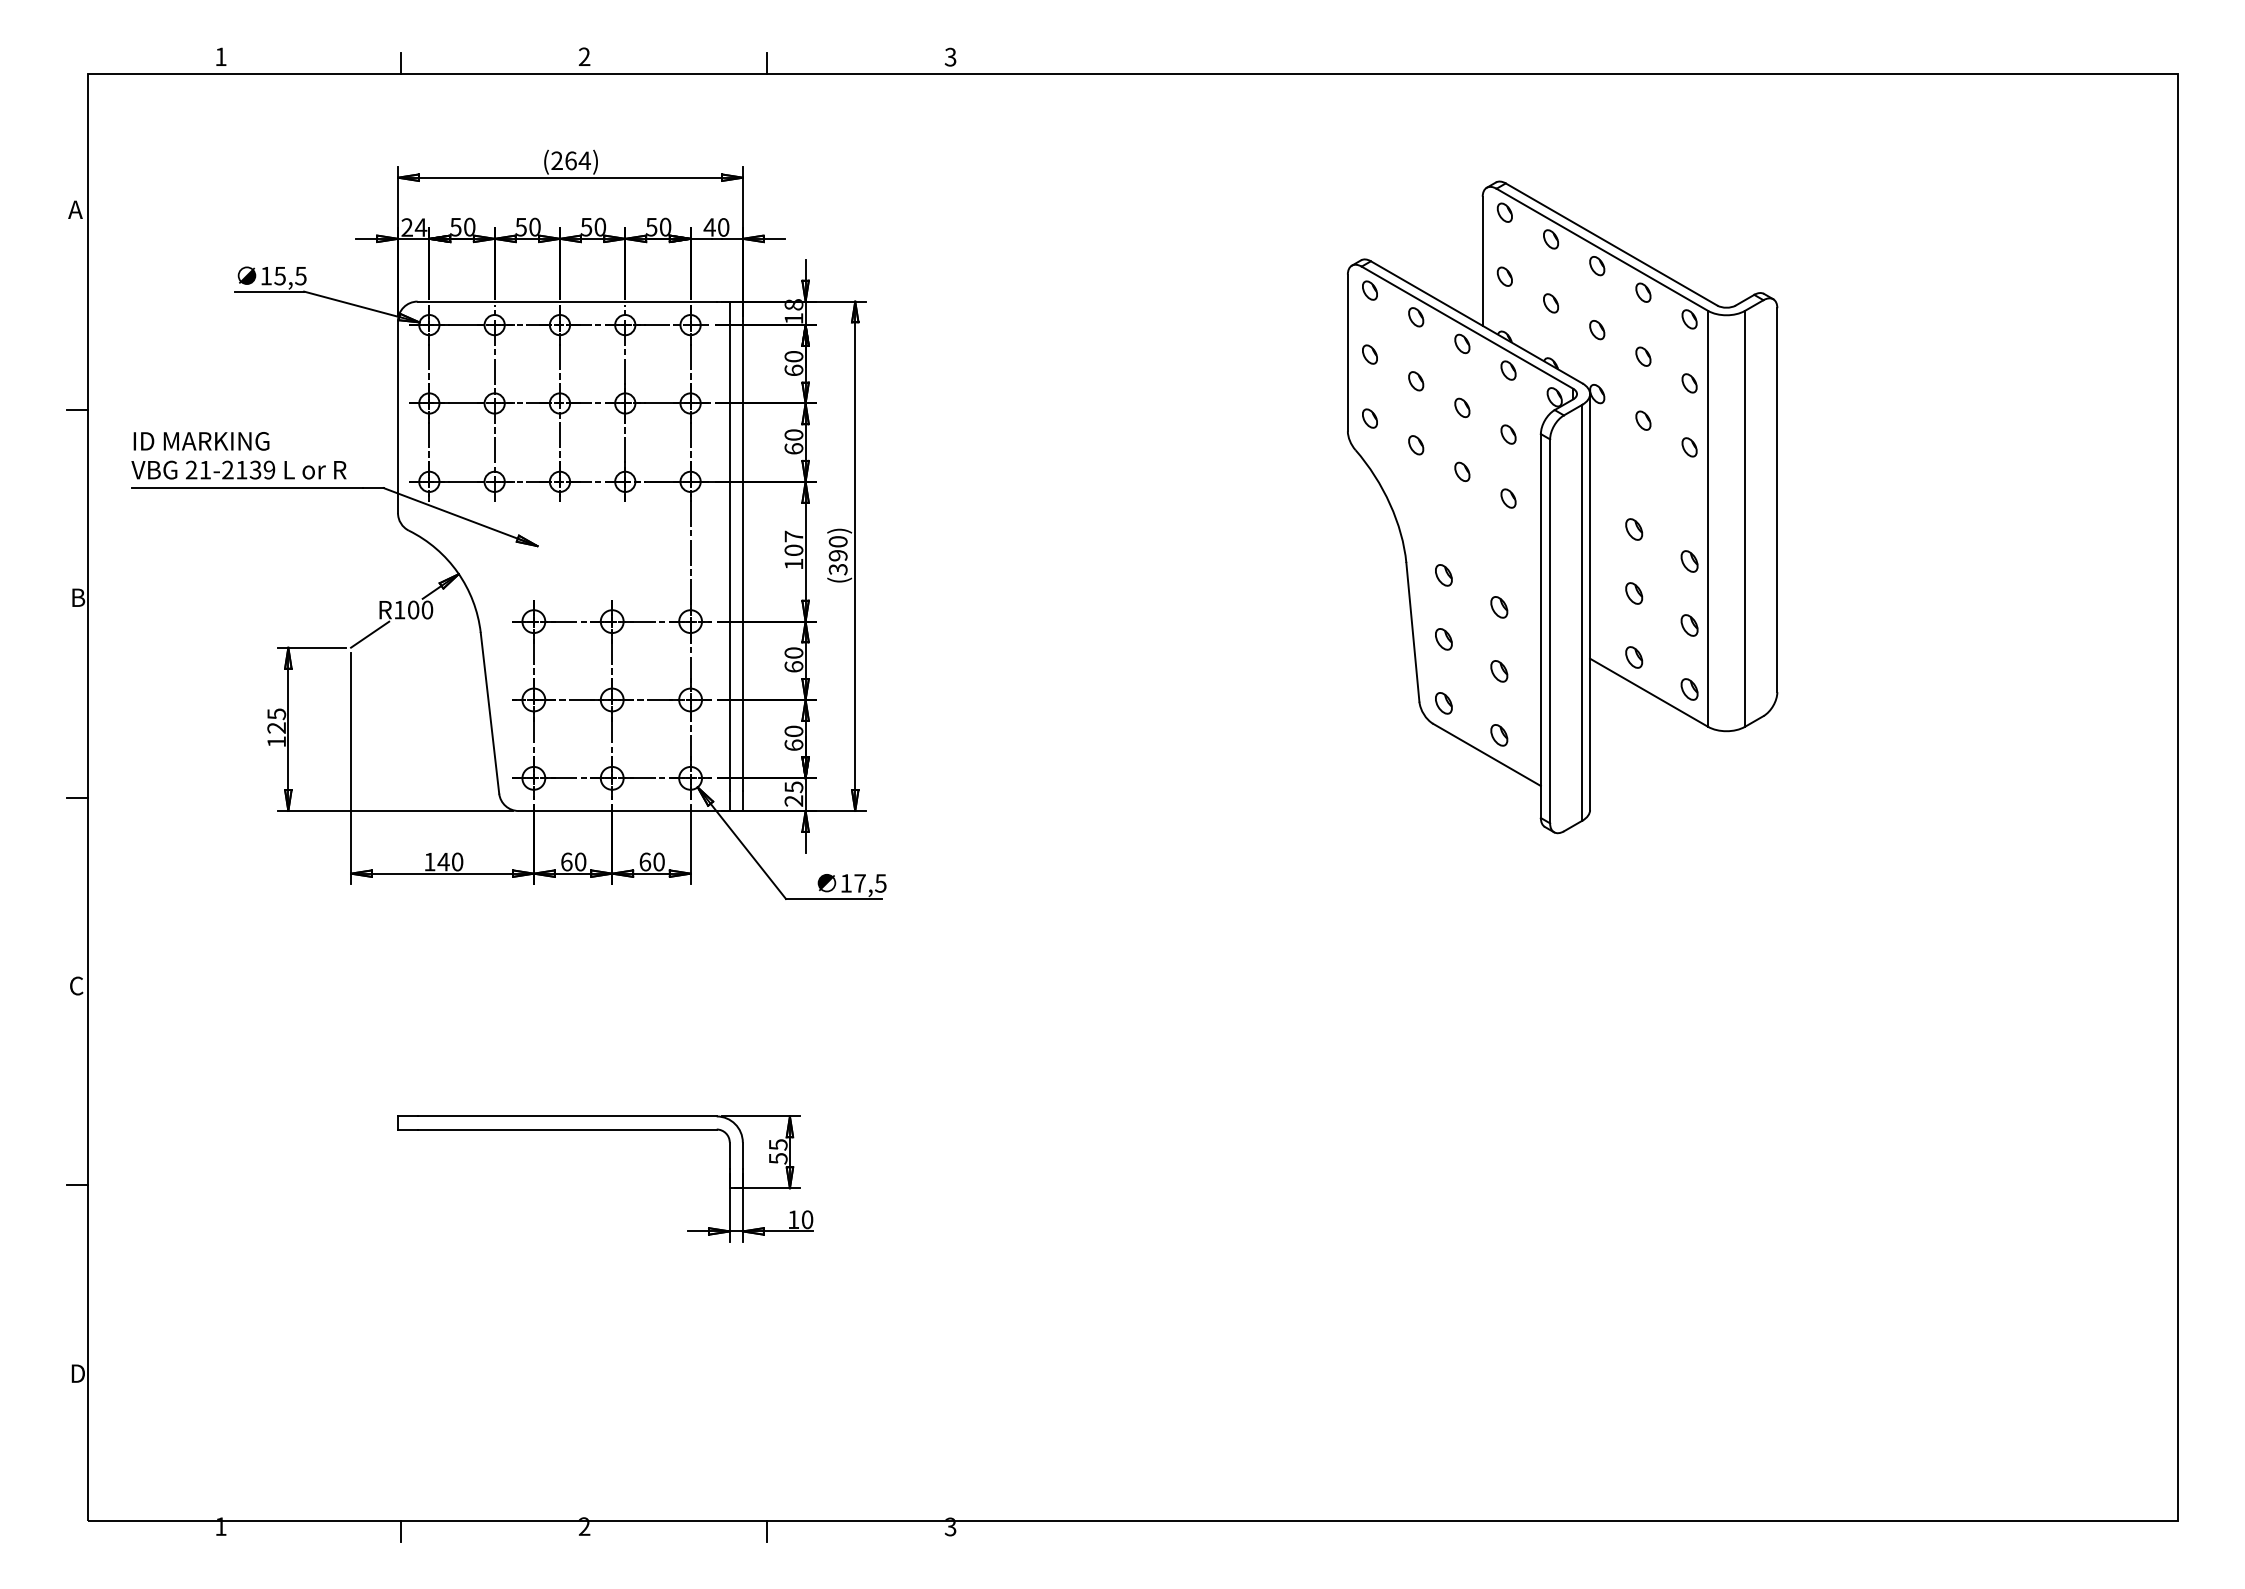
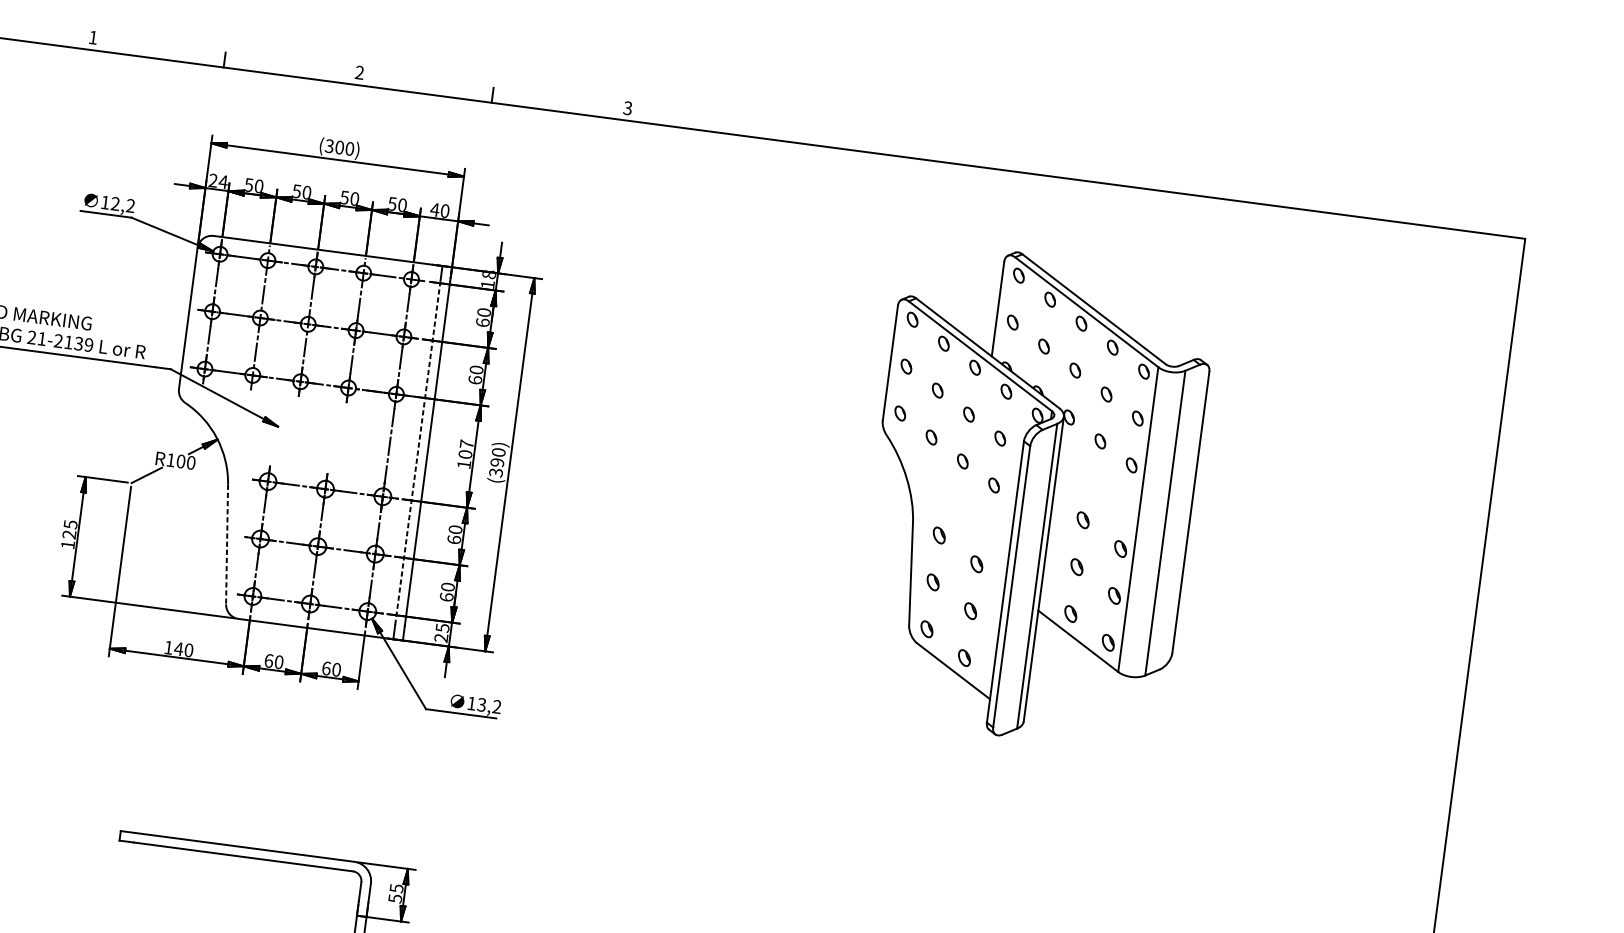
text: (570, 160) -> (339, 147), (264) -> (300)
text: (290, 275) -> (123, 204), 15,5 -> 12,2
line: (729, 555) -> (417, 452), solid -> dashed
line: (489, 713) -> (226, 544), solid -> dashed
text: (870, 883) -> (489, 705), 17,5 -> 13,2

